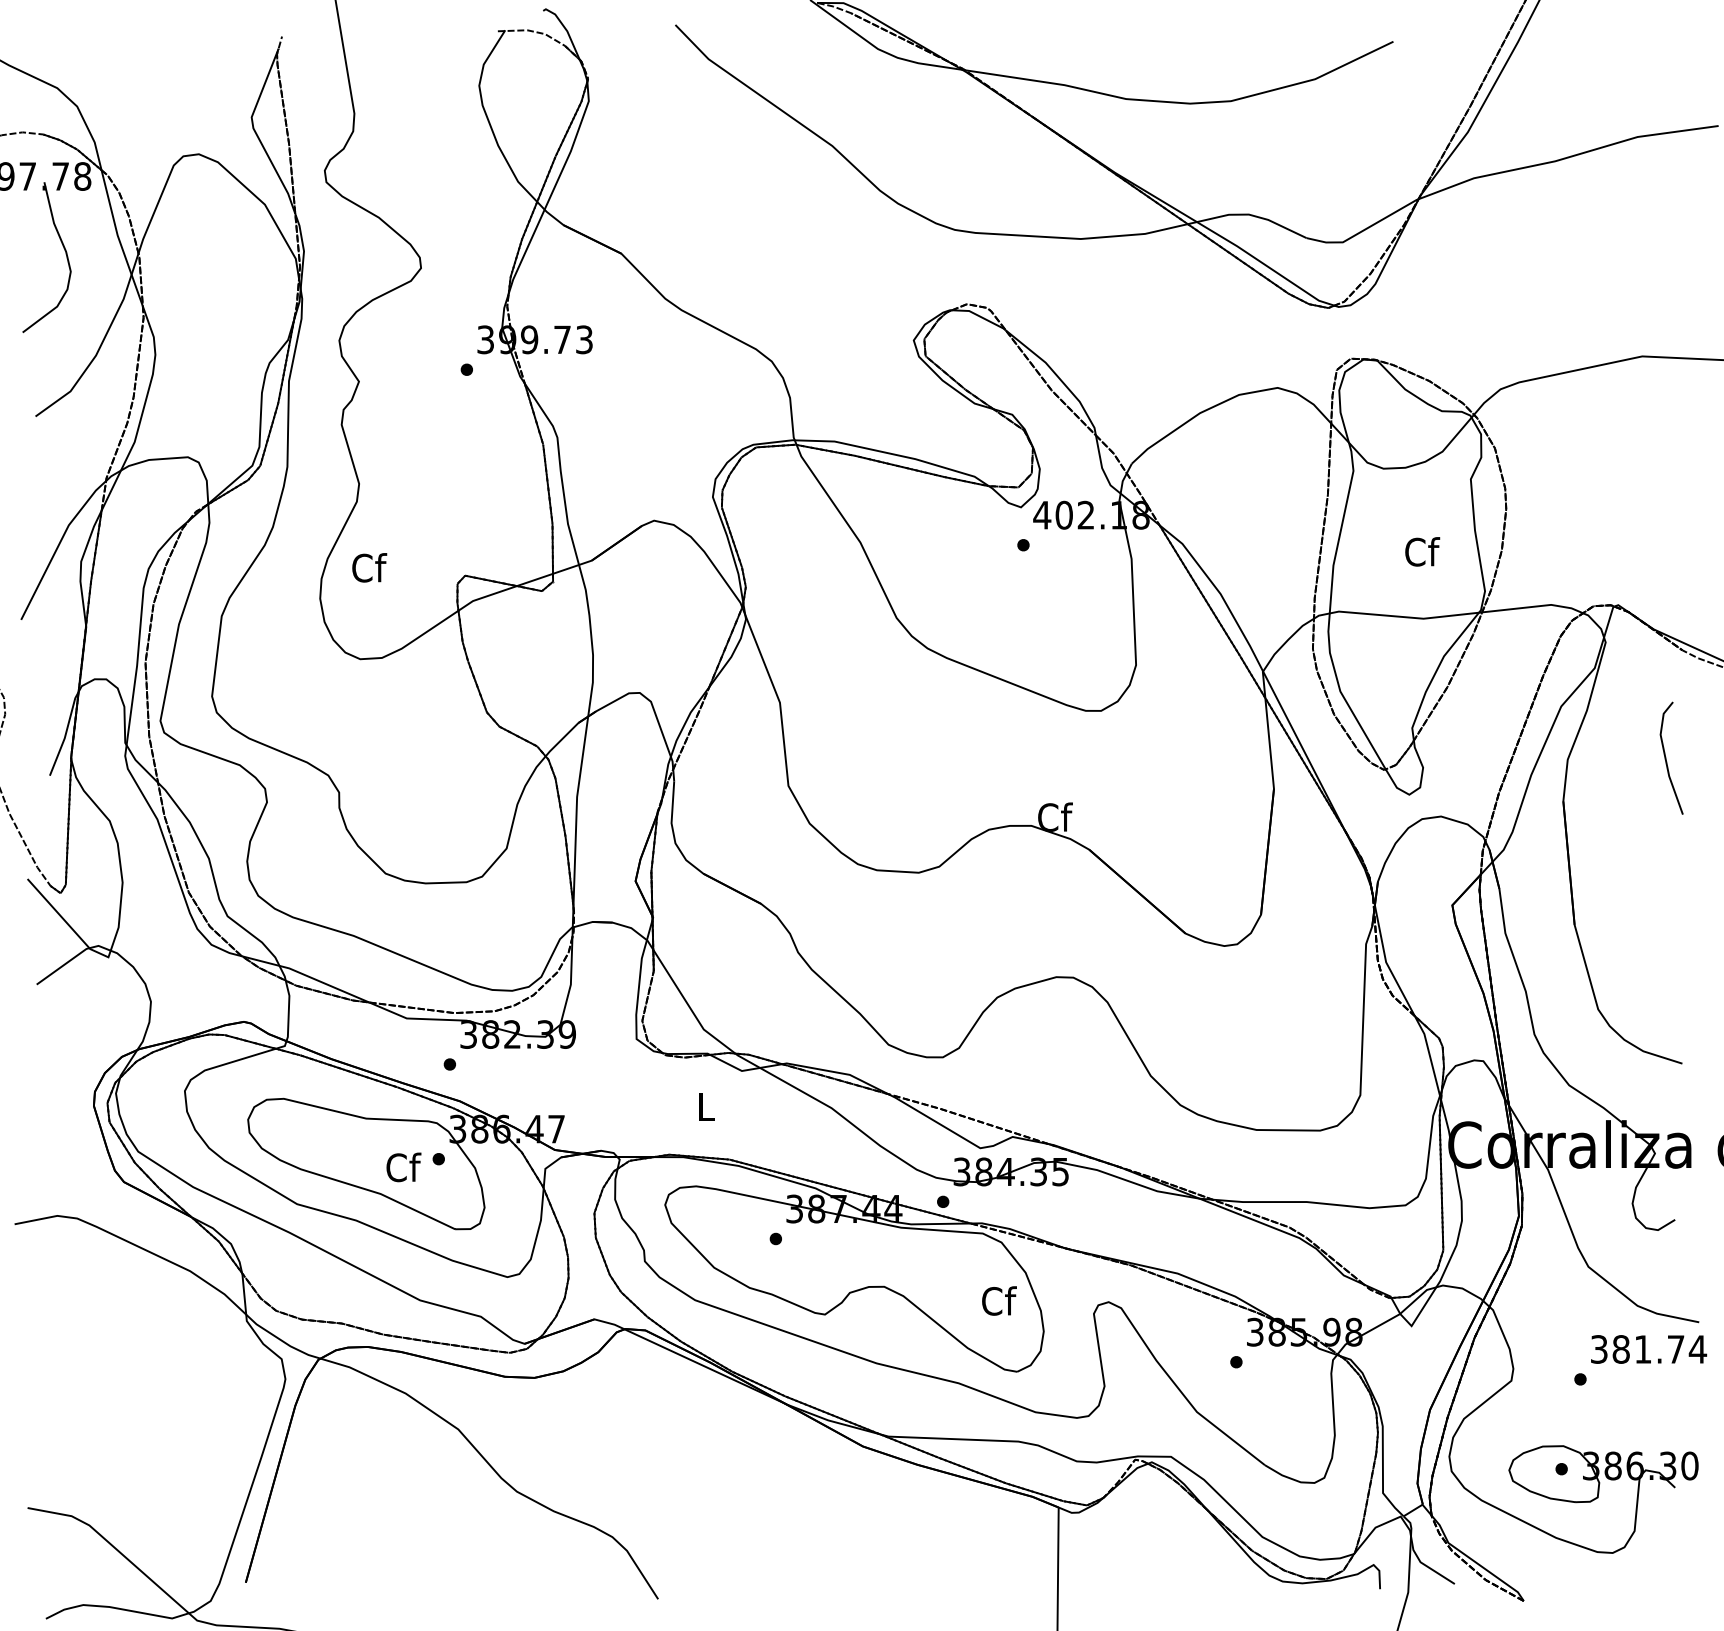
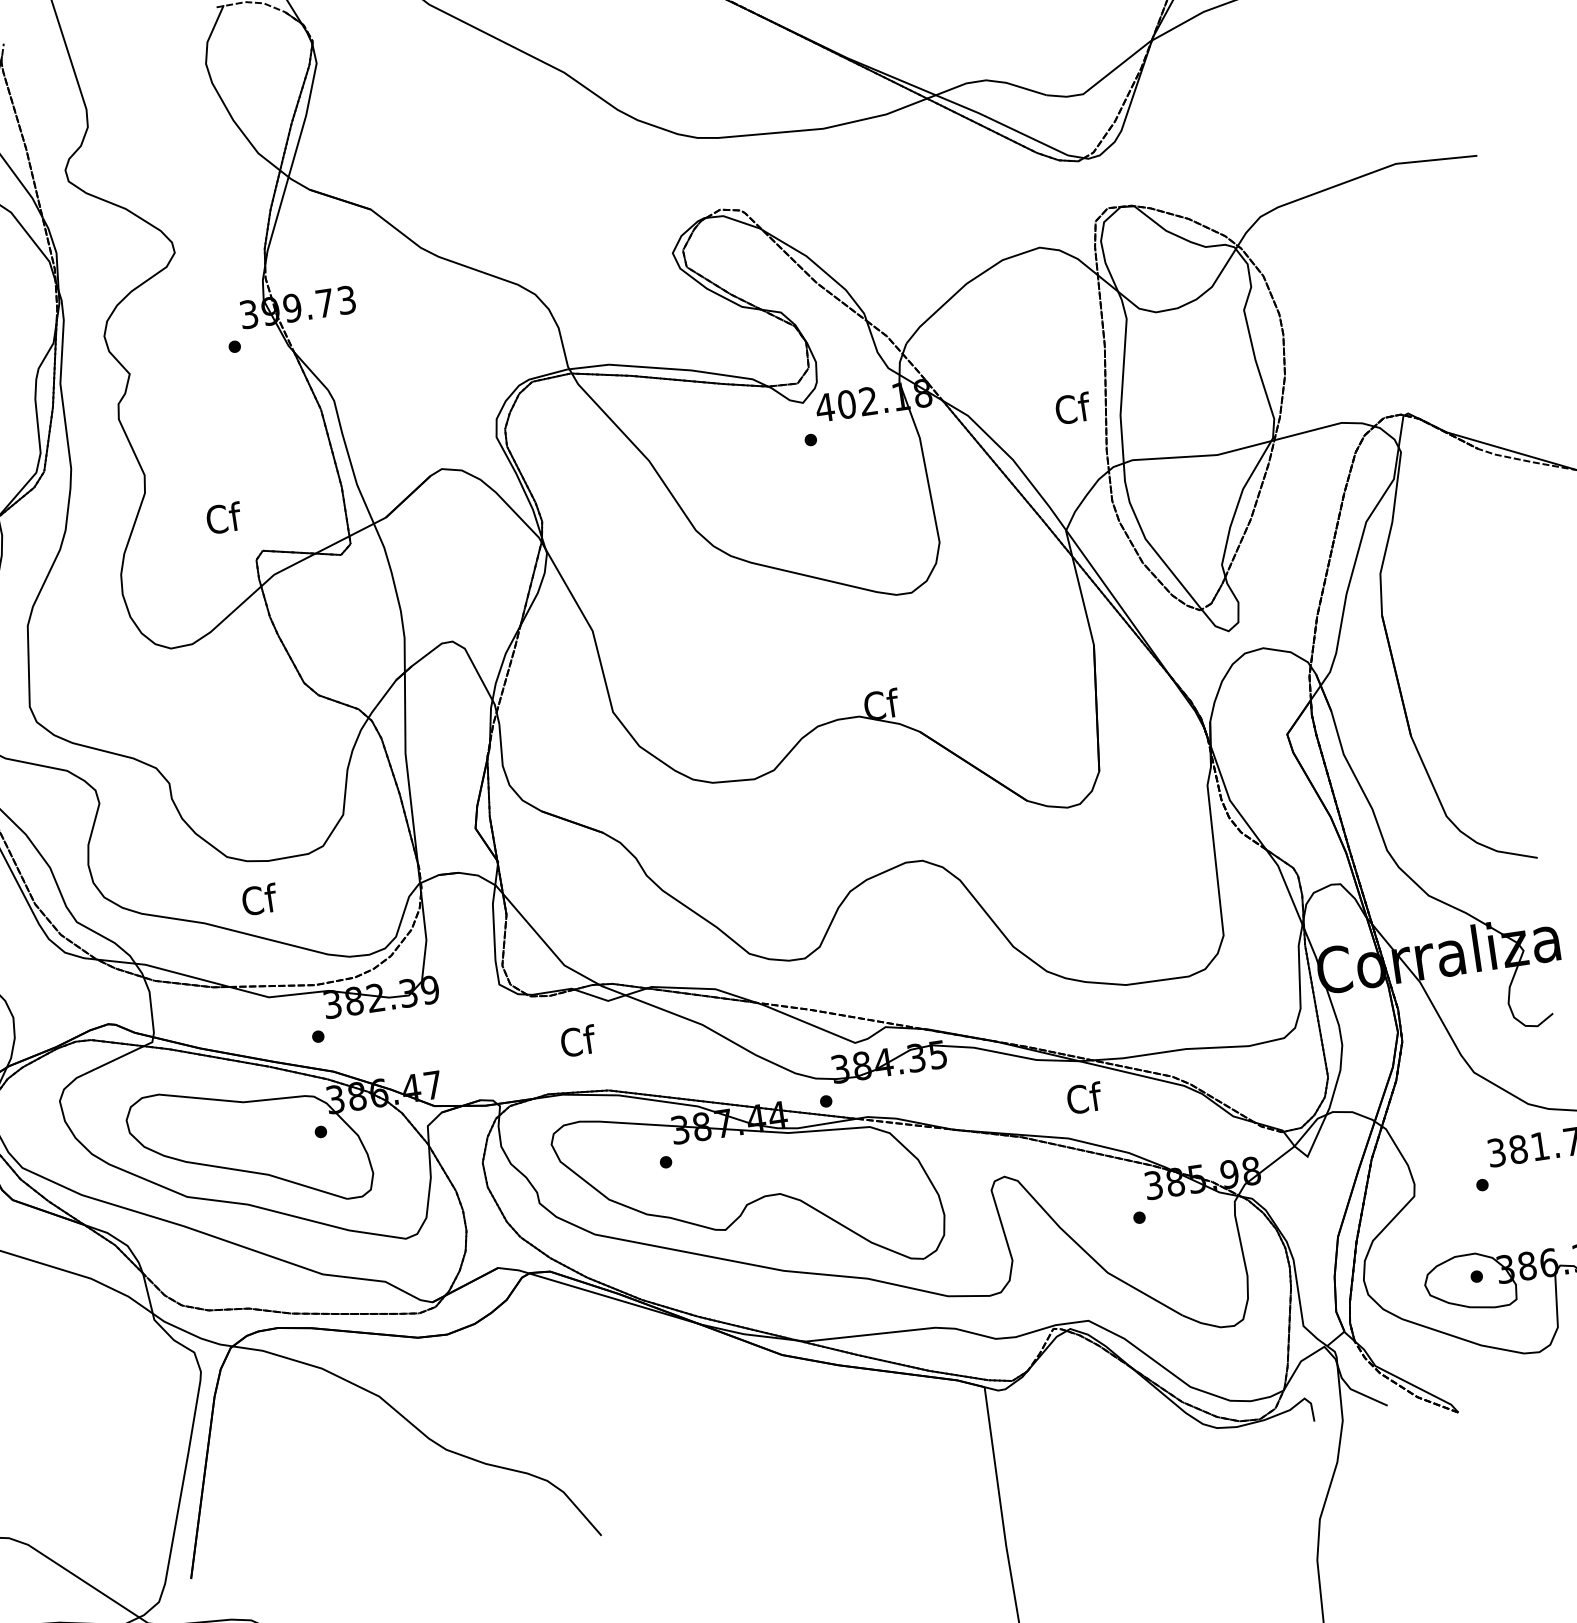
text: (1422, 551) -> (1073, 408), moved
text: (369, 567) -> (223, 517), moved
line: (1666, 757) -> (1477, 557), removed
text: (706, 1106) -> (578, 1041), L -> Cf
text: (403, 1167) -> (259, 899), moved
text: (999, 1300) -> (1084, 1097), moved

